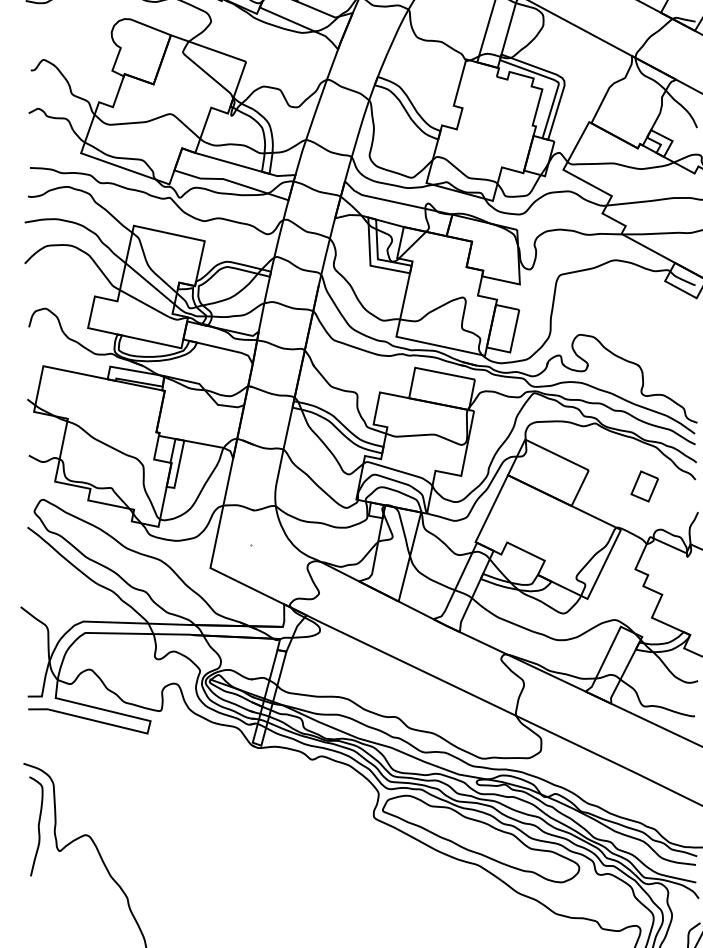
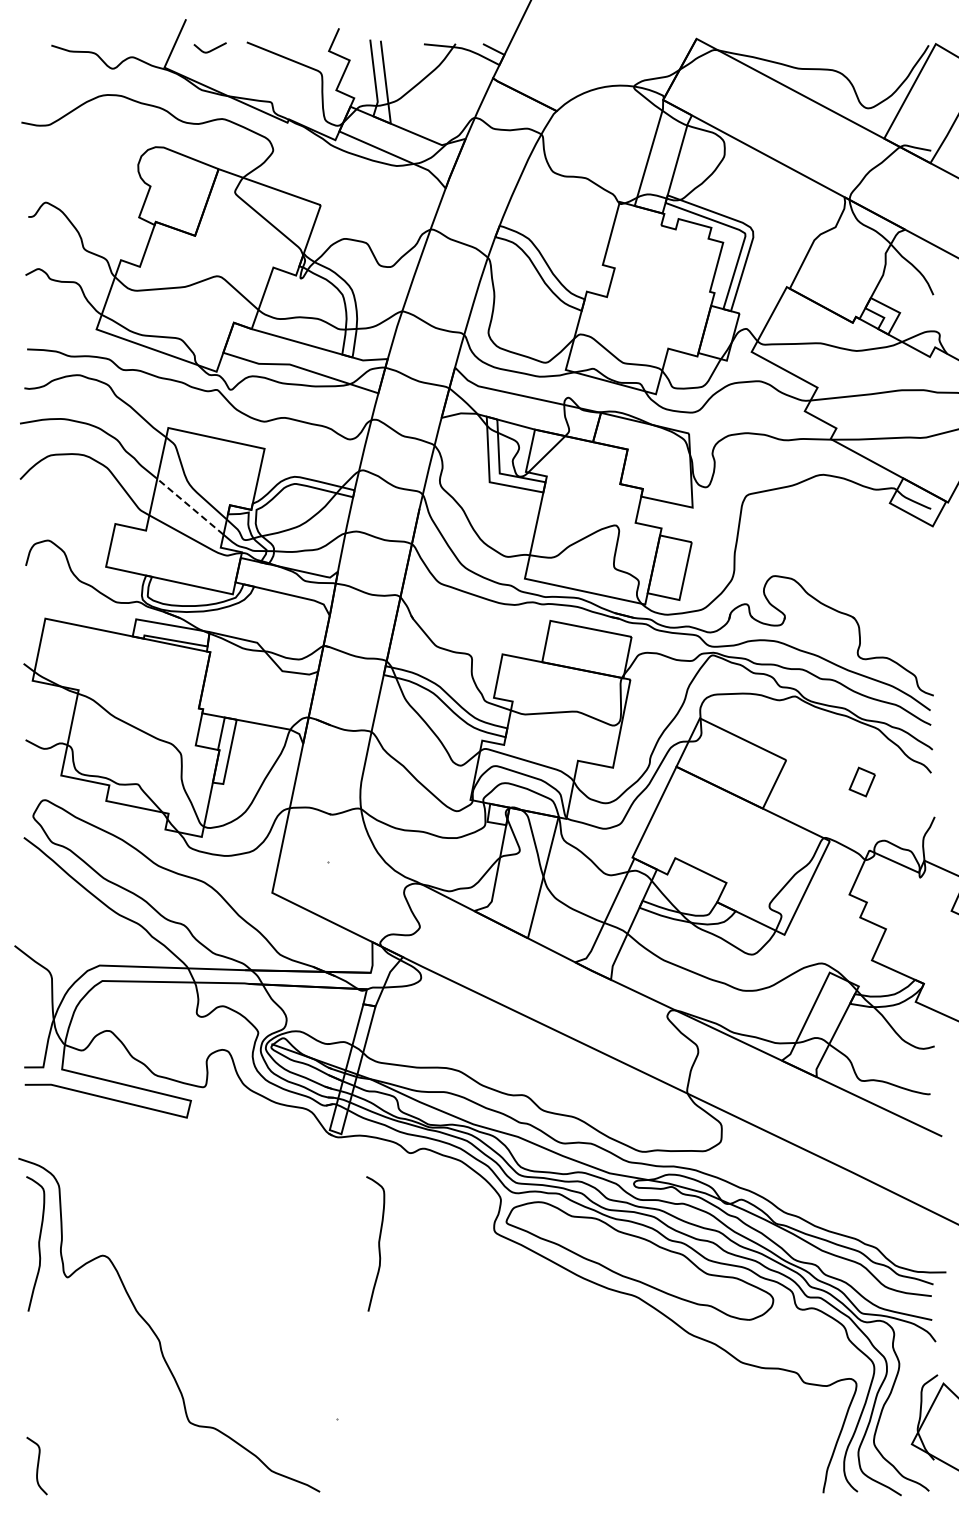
line: (150, 283) -> (190, 506), solid -> dashed
part: (644, 486) -> (862, 781), size x0.7
curve: (288, 826) -> (378, 1243), added

